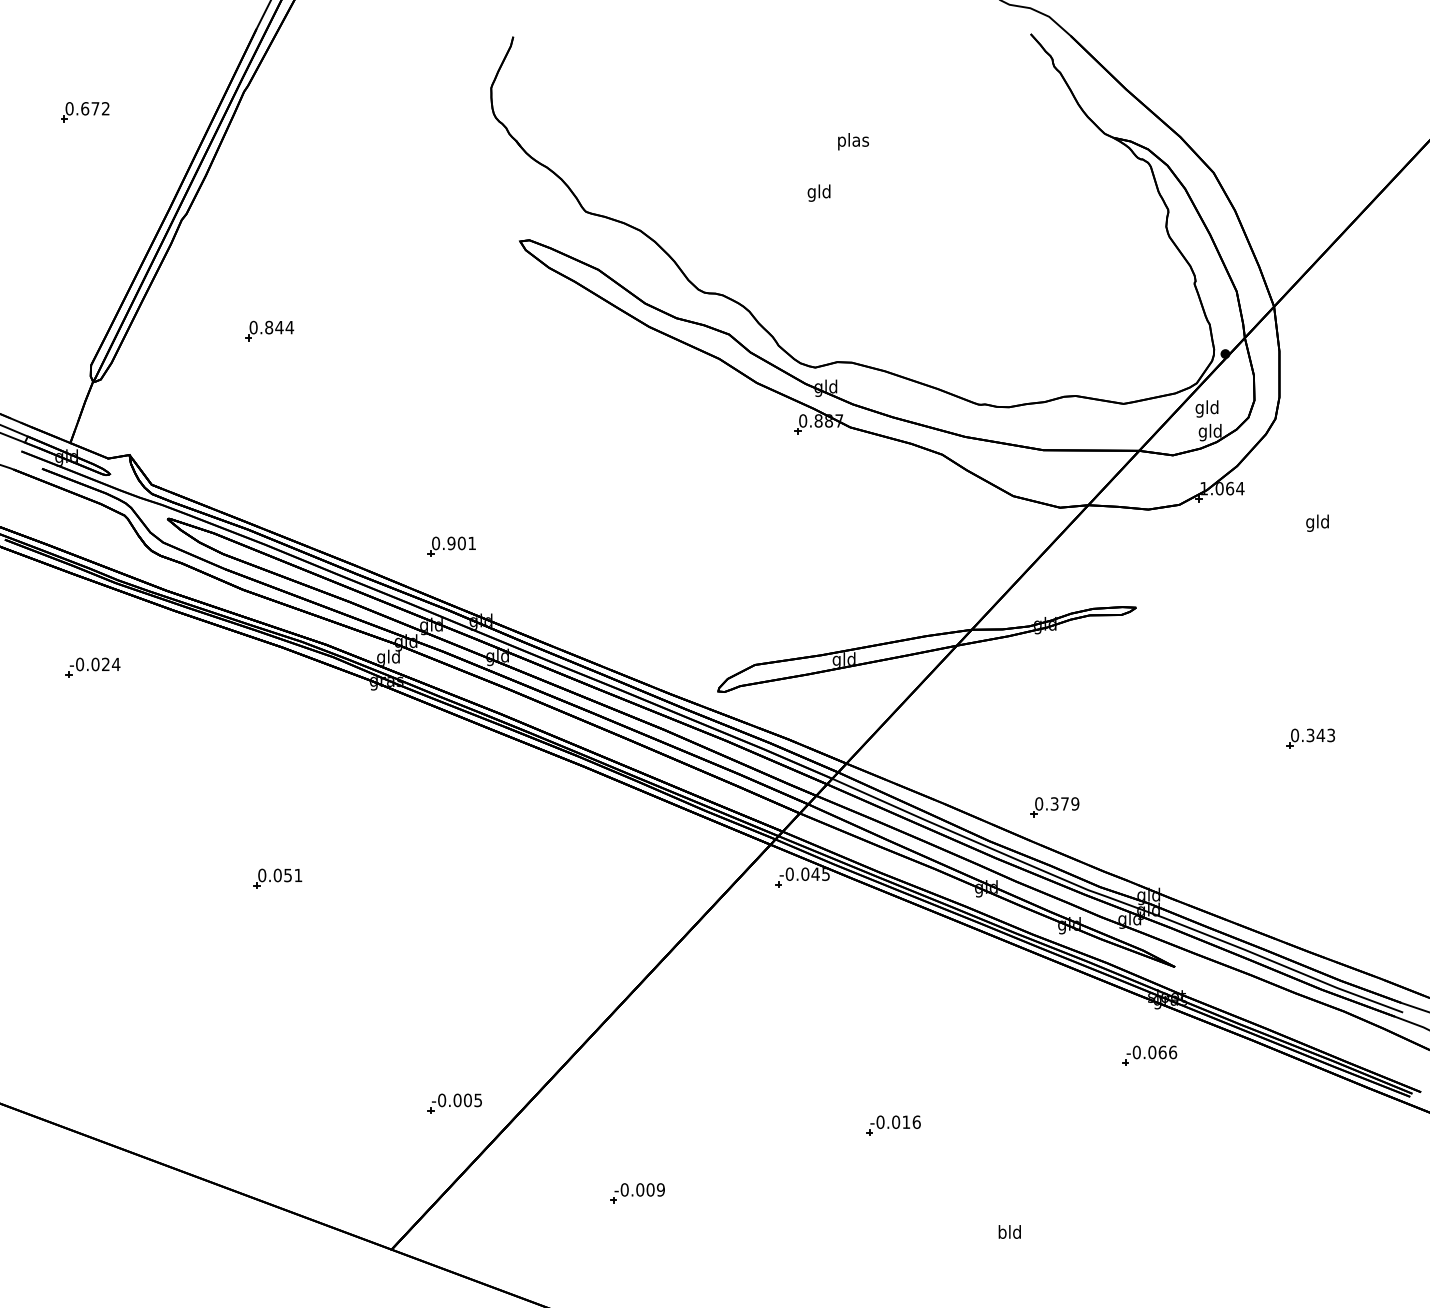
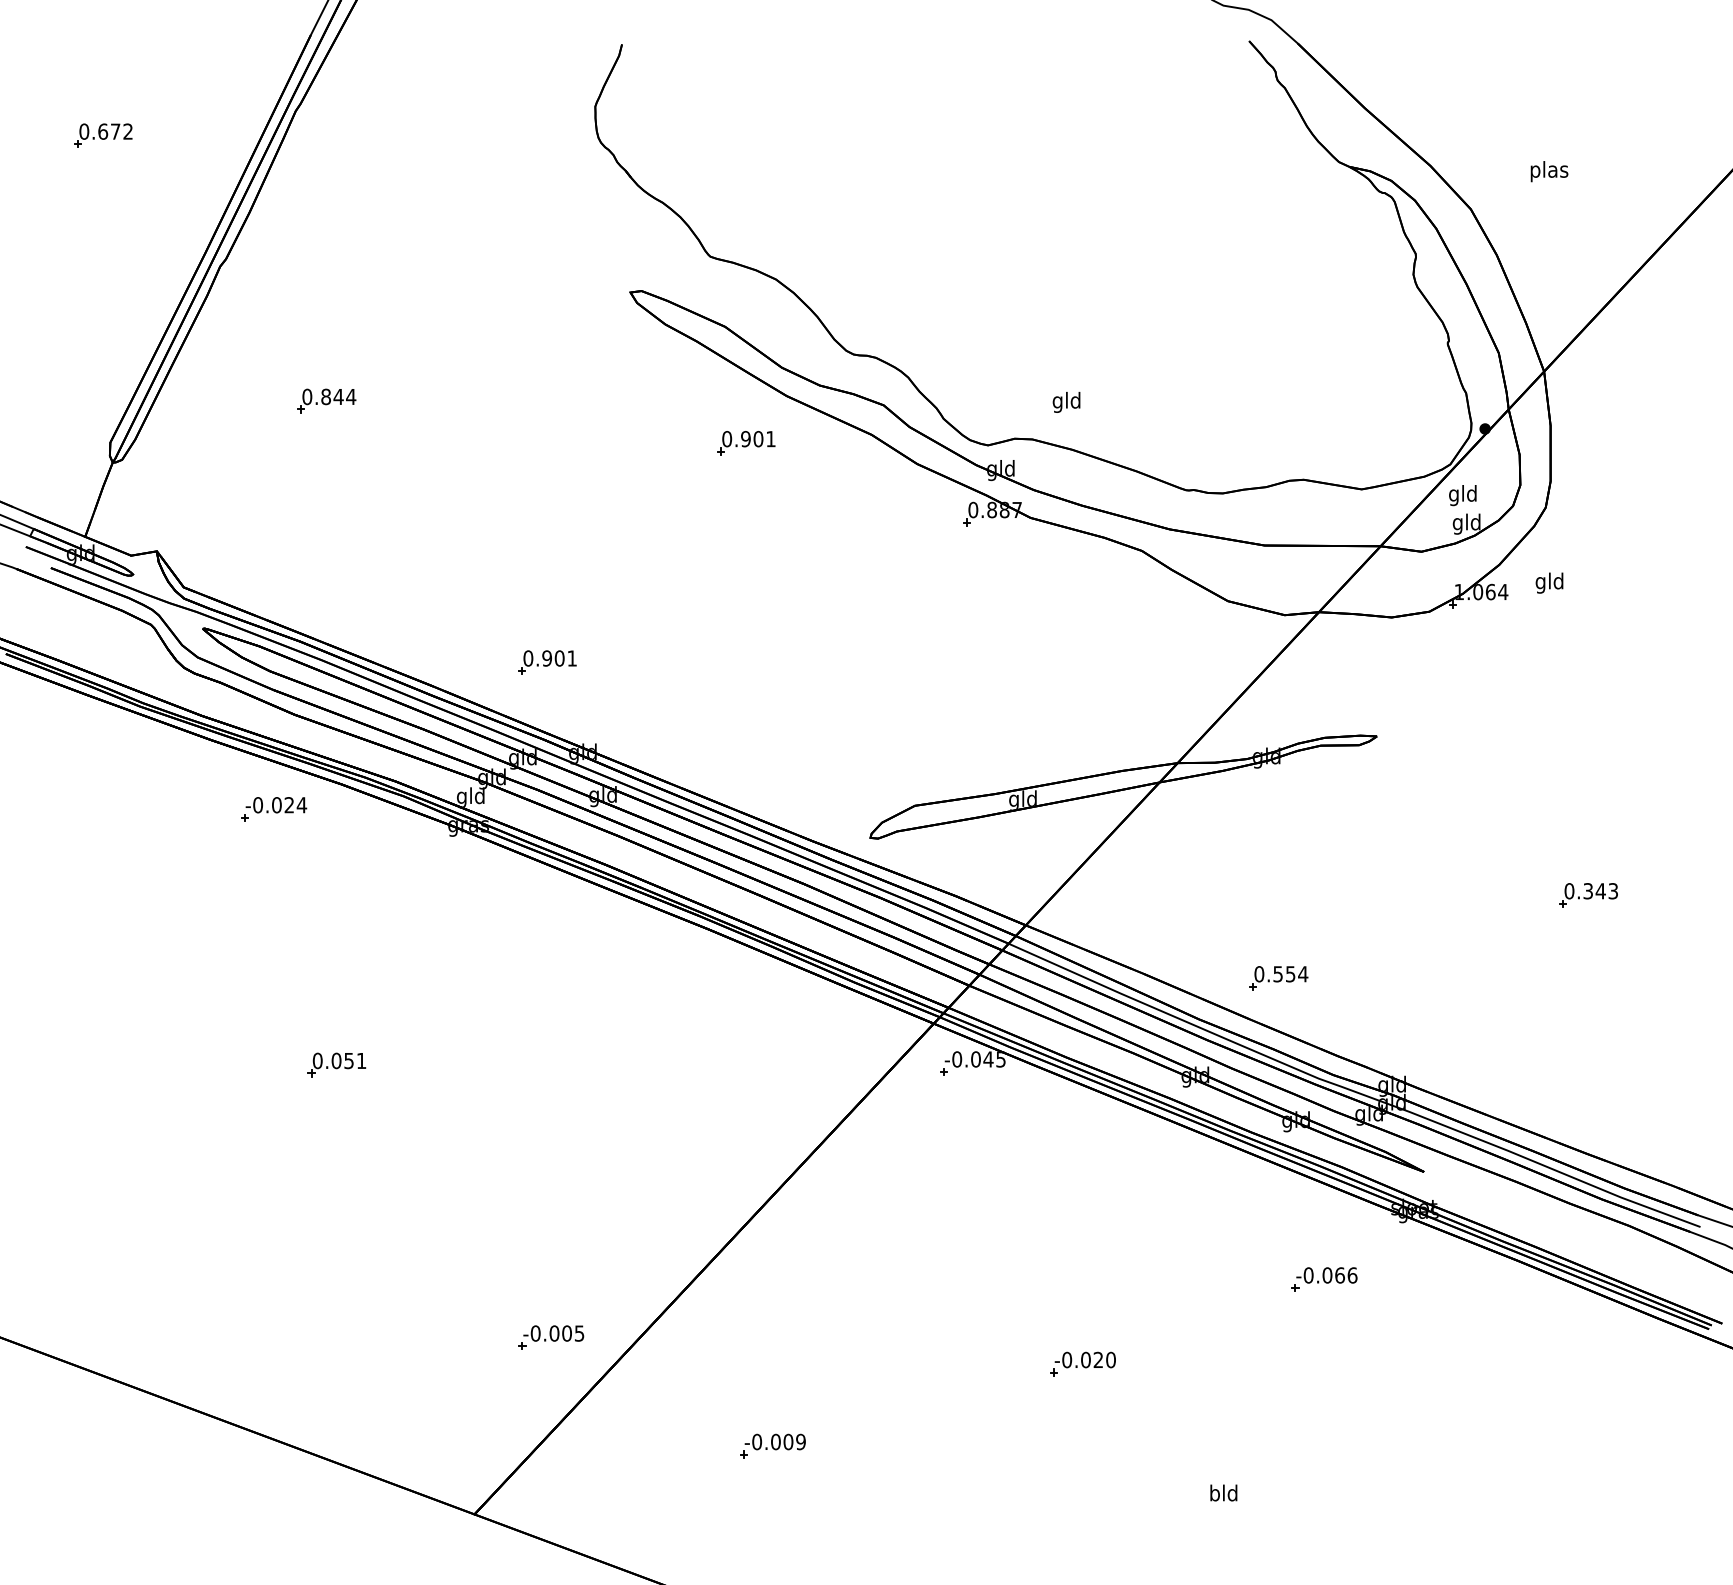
text: (853, 141) -> (1549, 171), moved
text: (818, 192) -> (1065, 401), moved
part: (615, 365) -> (745, 442), added
text: (1317, 522) -> (1549, 582), moved
part: (92, 667) -> (273, 808), moved
text: (1065, 803) -> (1291, 973), 0.379 -> 0.554
part: (1149, 1055) -> (1324, 1279), moved
text: (911, 1121) -> (1104, 1359), -0.016 -> -0.020

